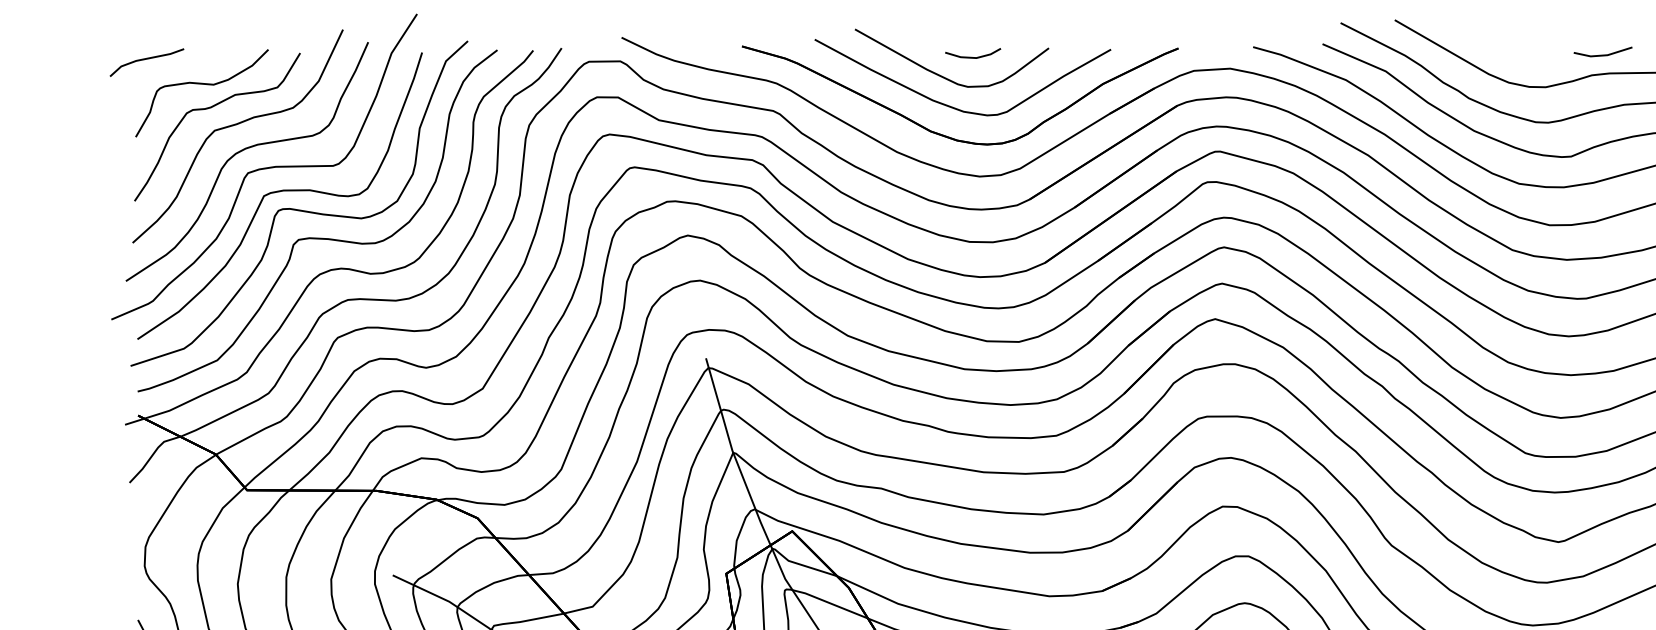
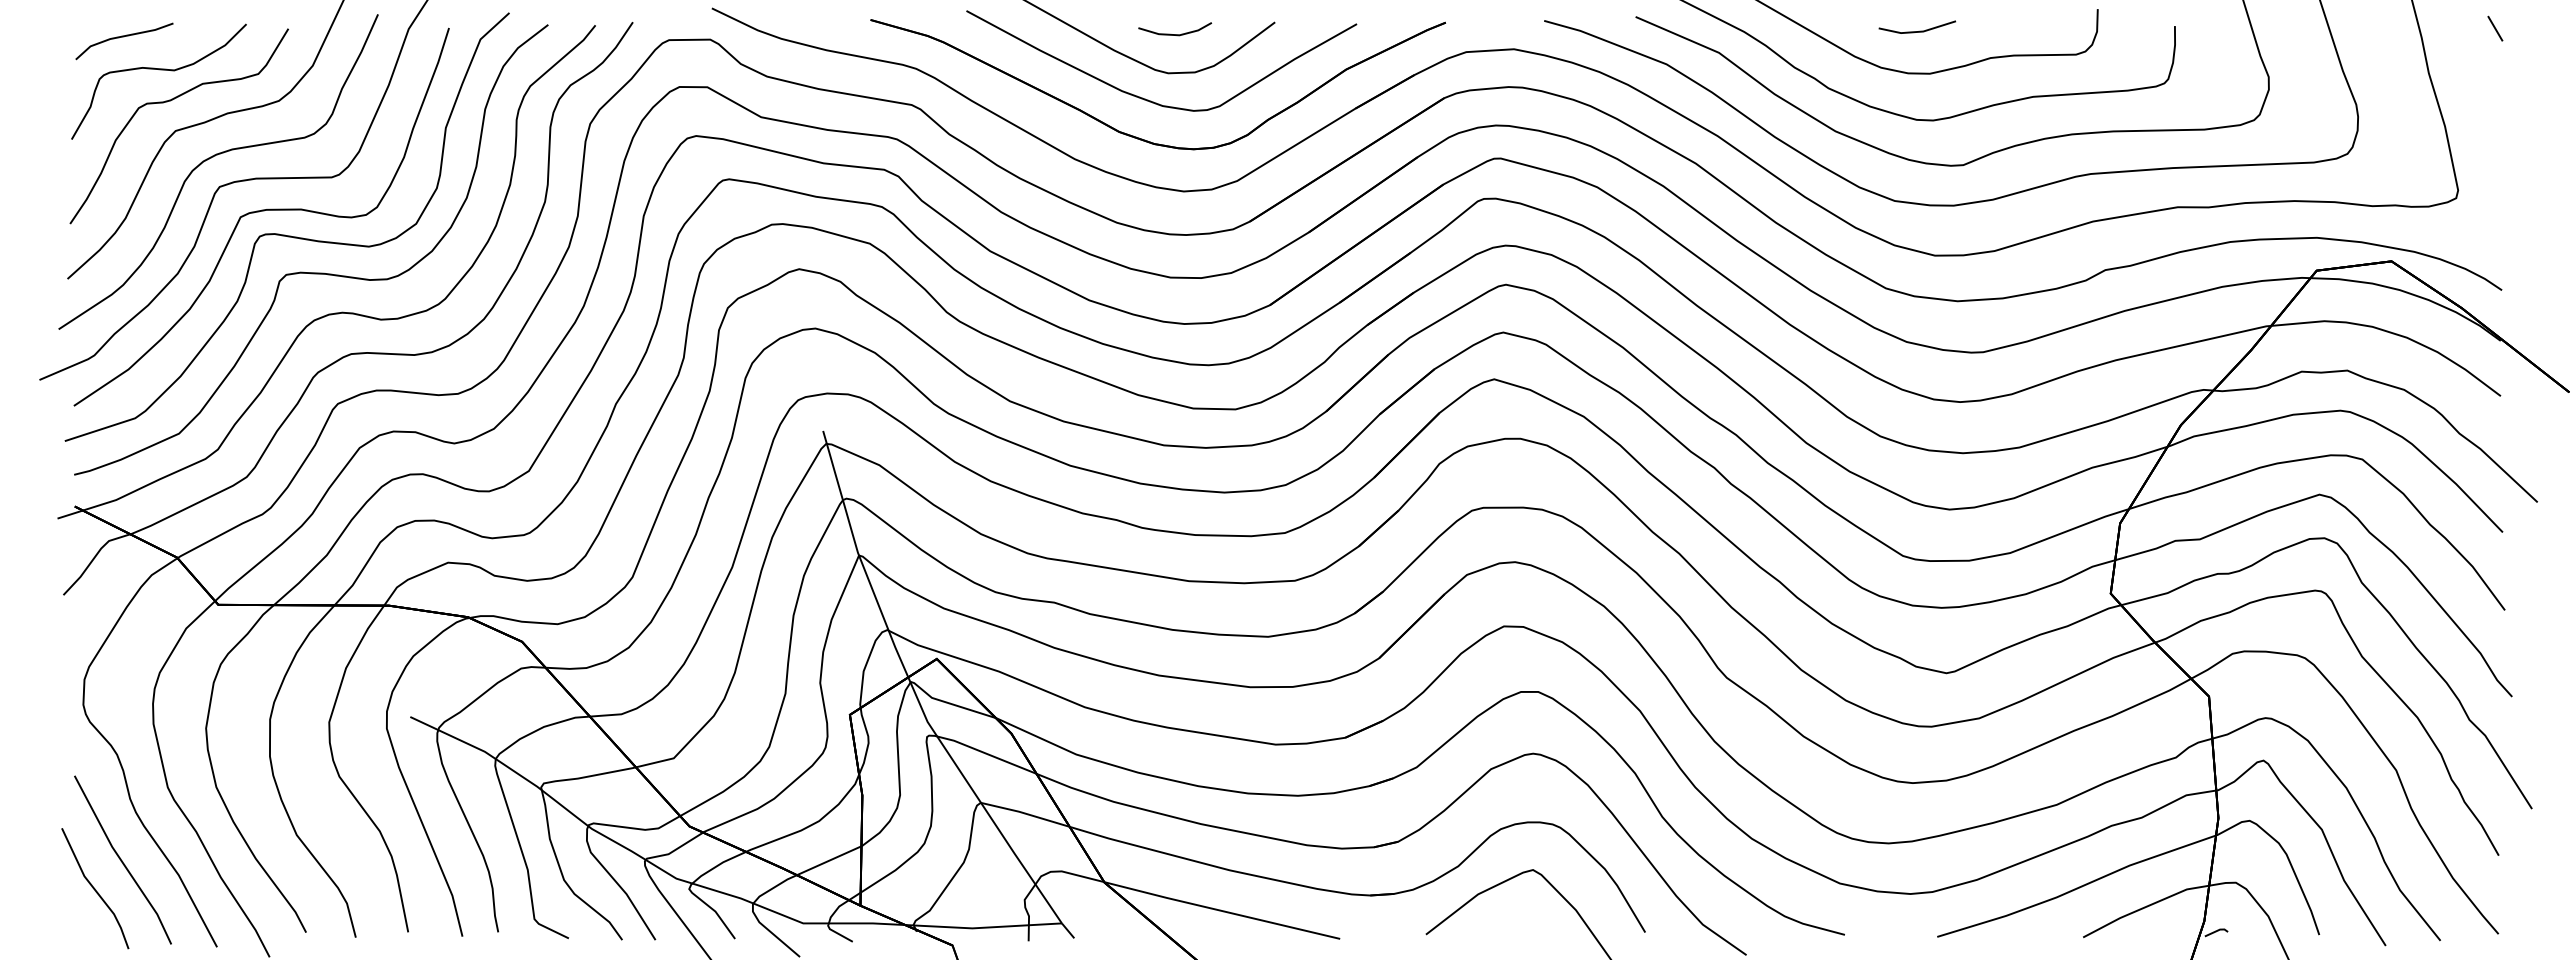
part: (1603, 51) -> (1917, 26), moved
part: (147, 62) -> (124, 41), moved

